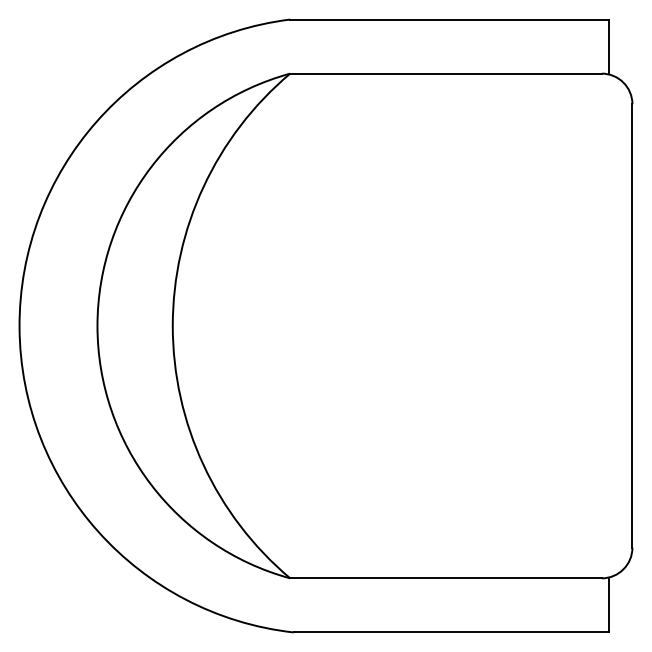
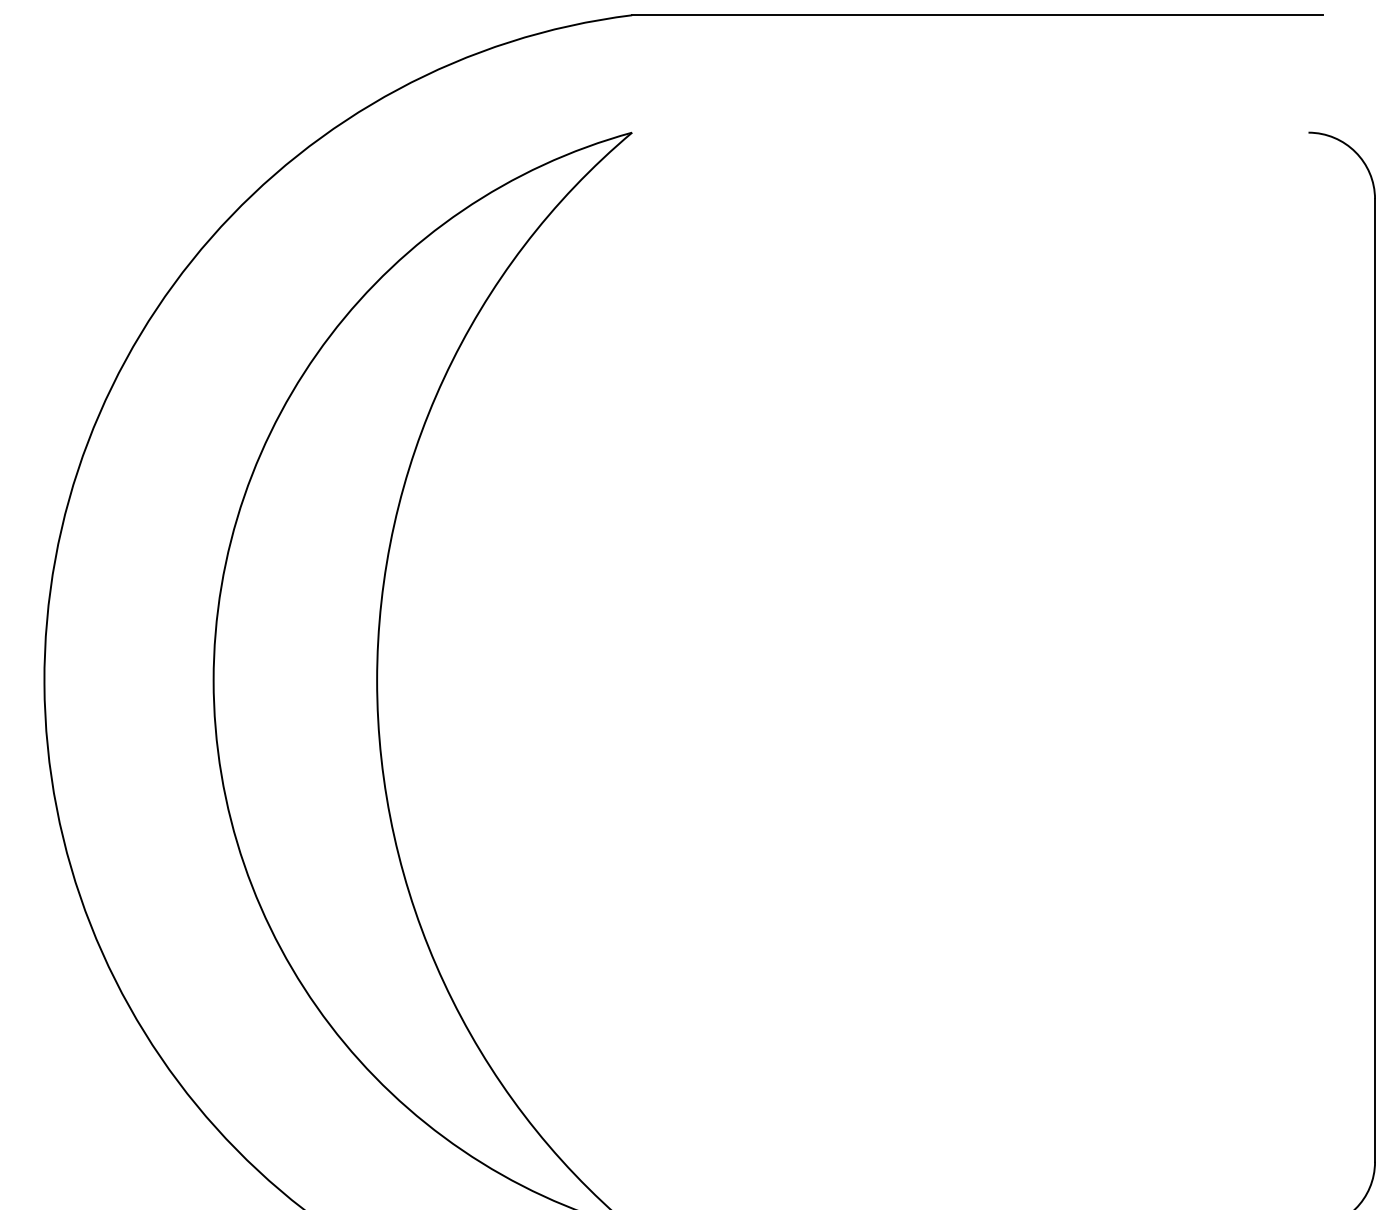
line: (608, 46) -> (1323, 73), removed
line: (445, 73) -> (969, 132), removed

